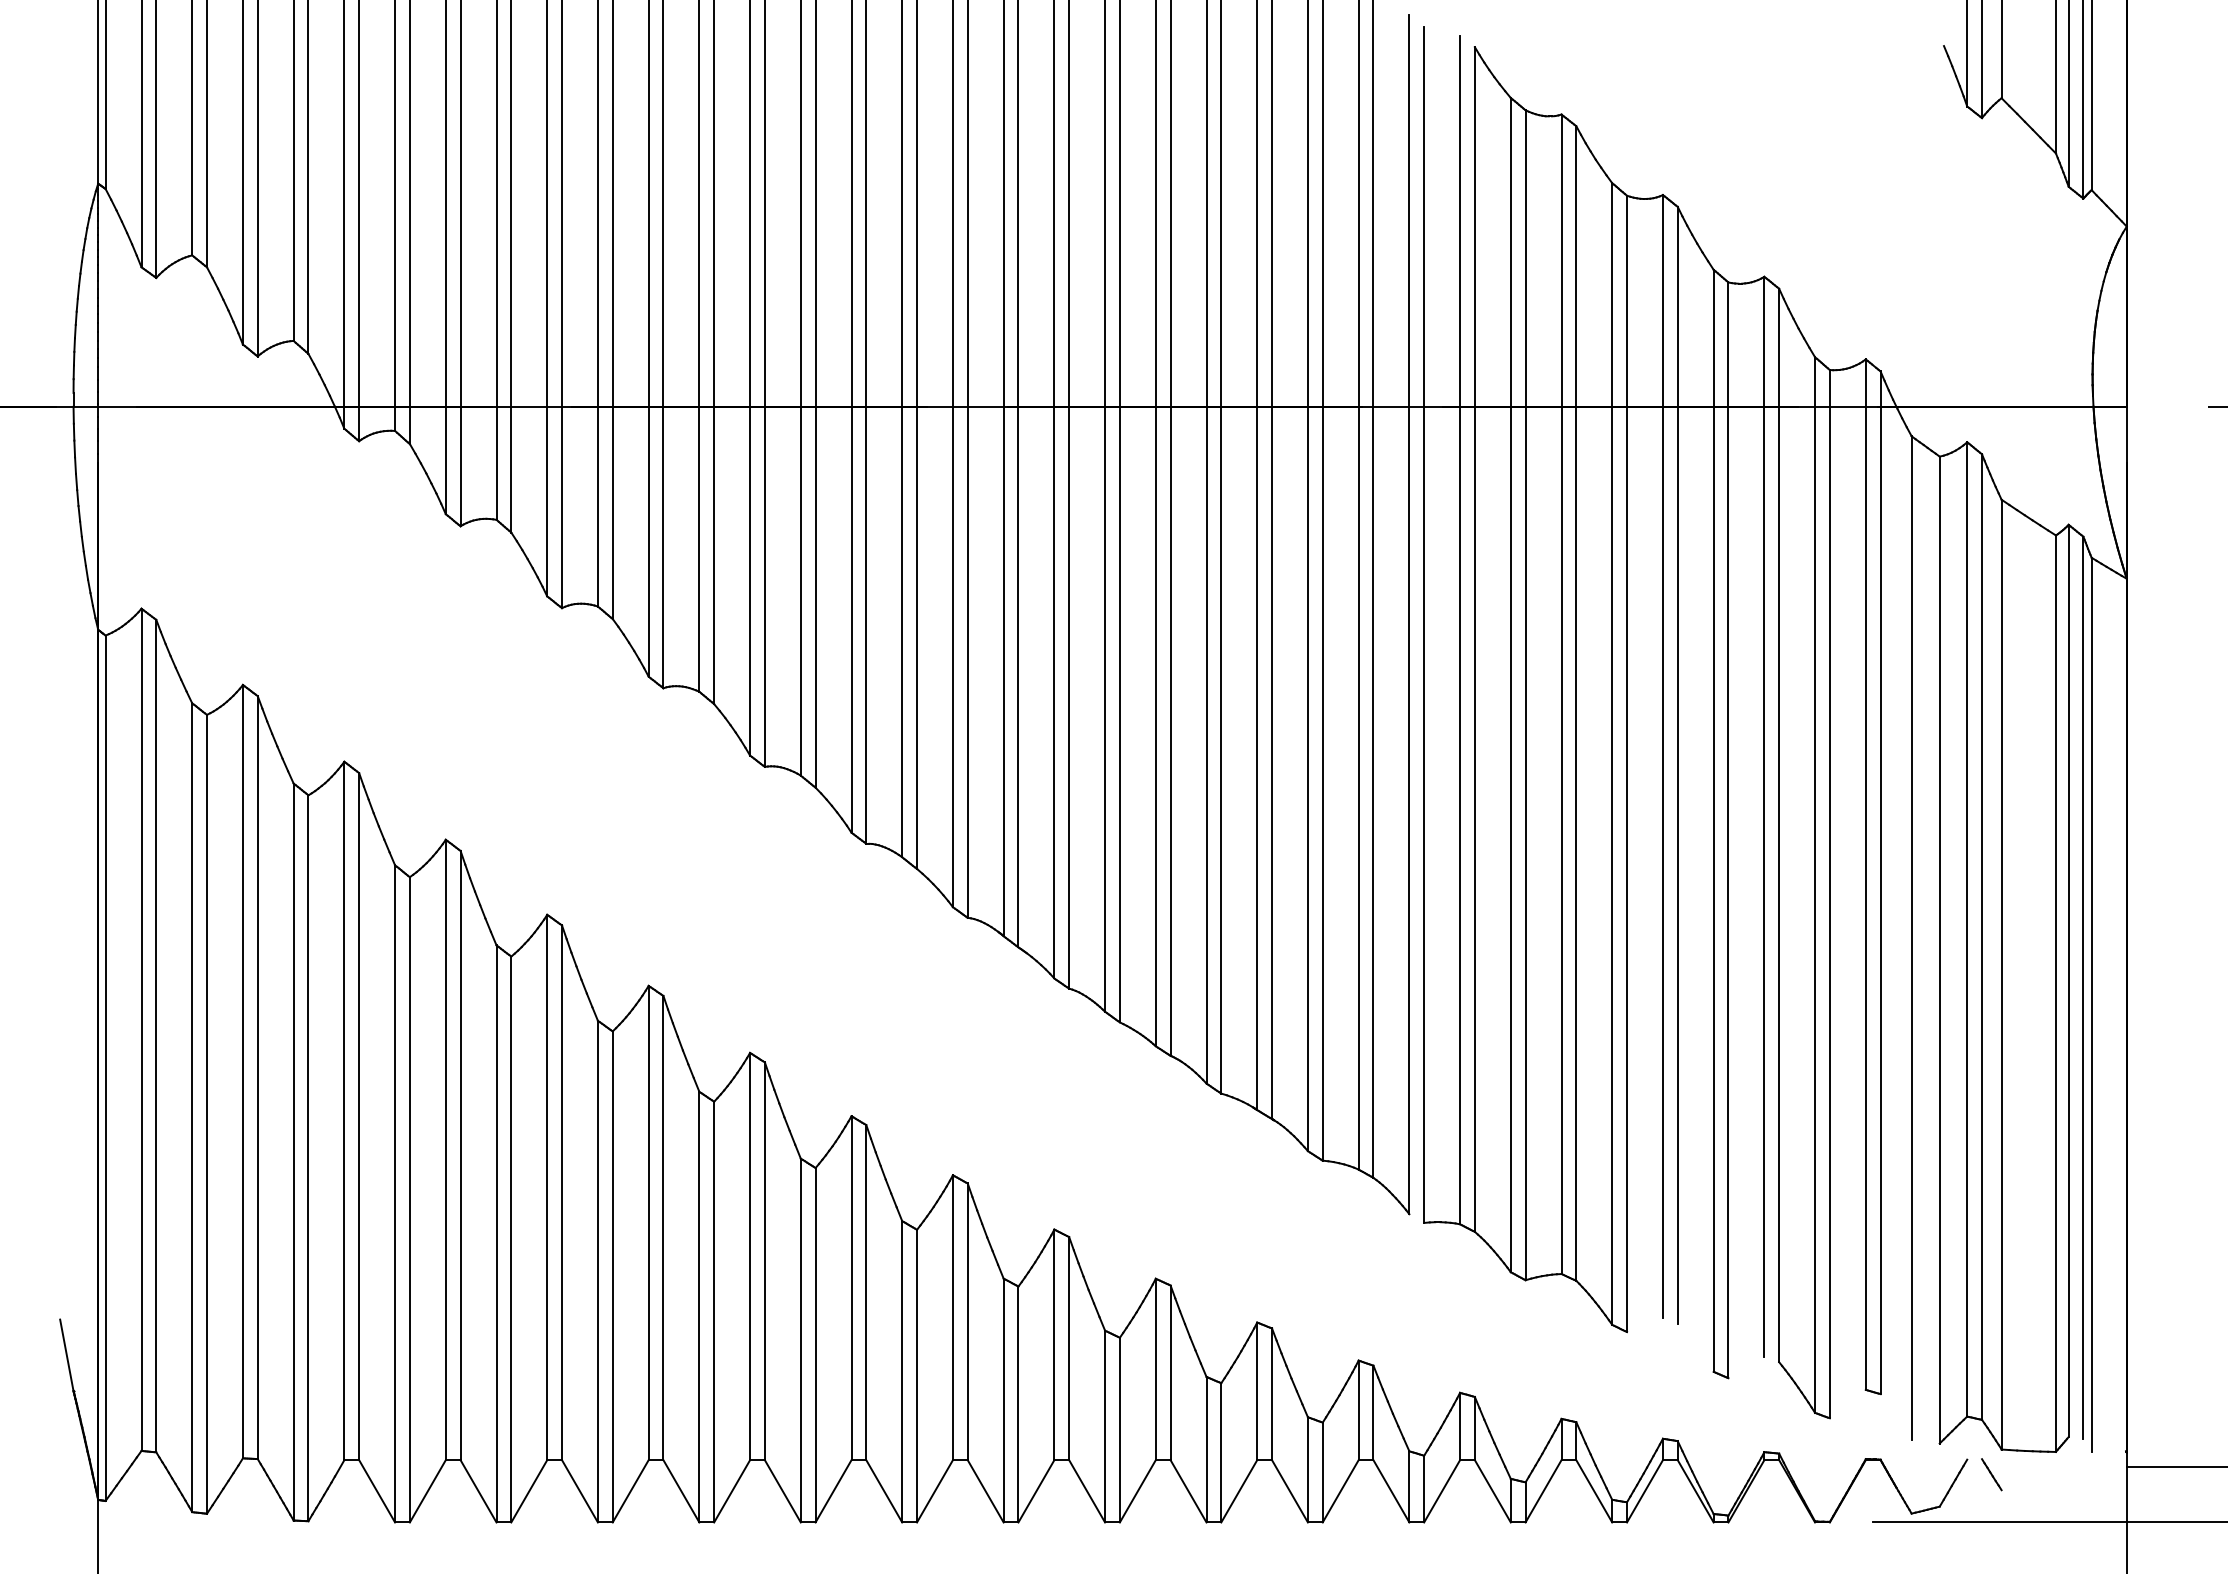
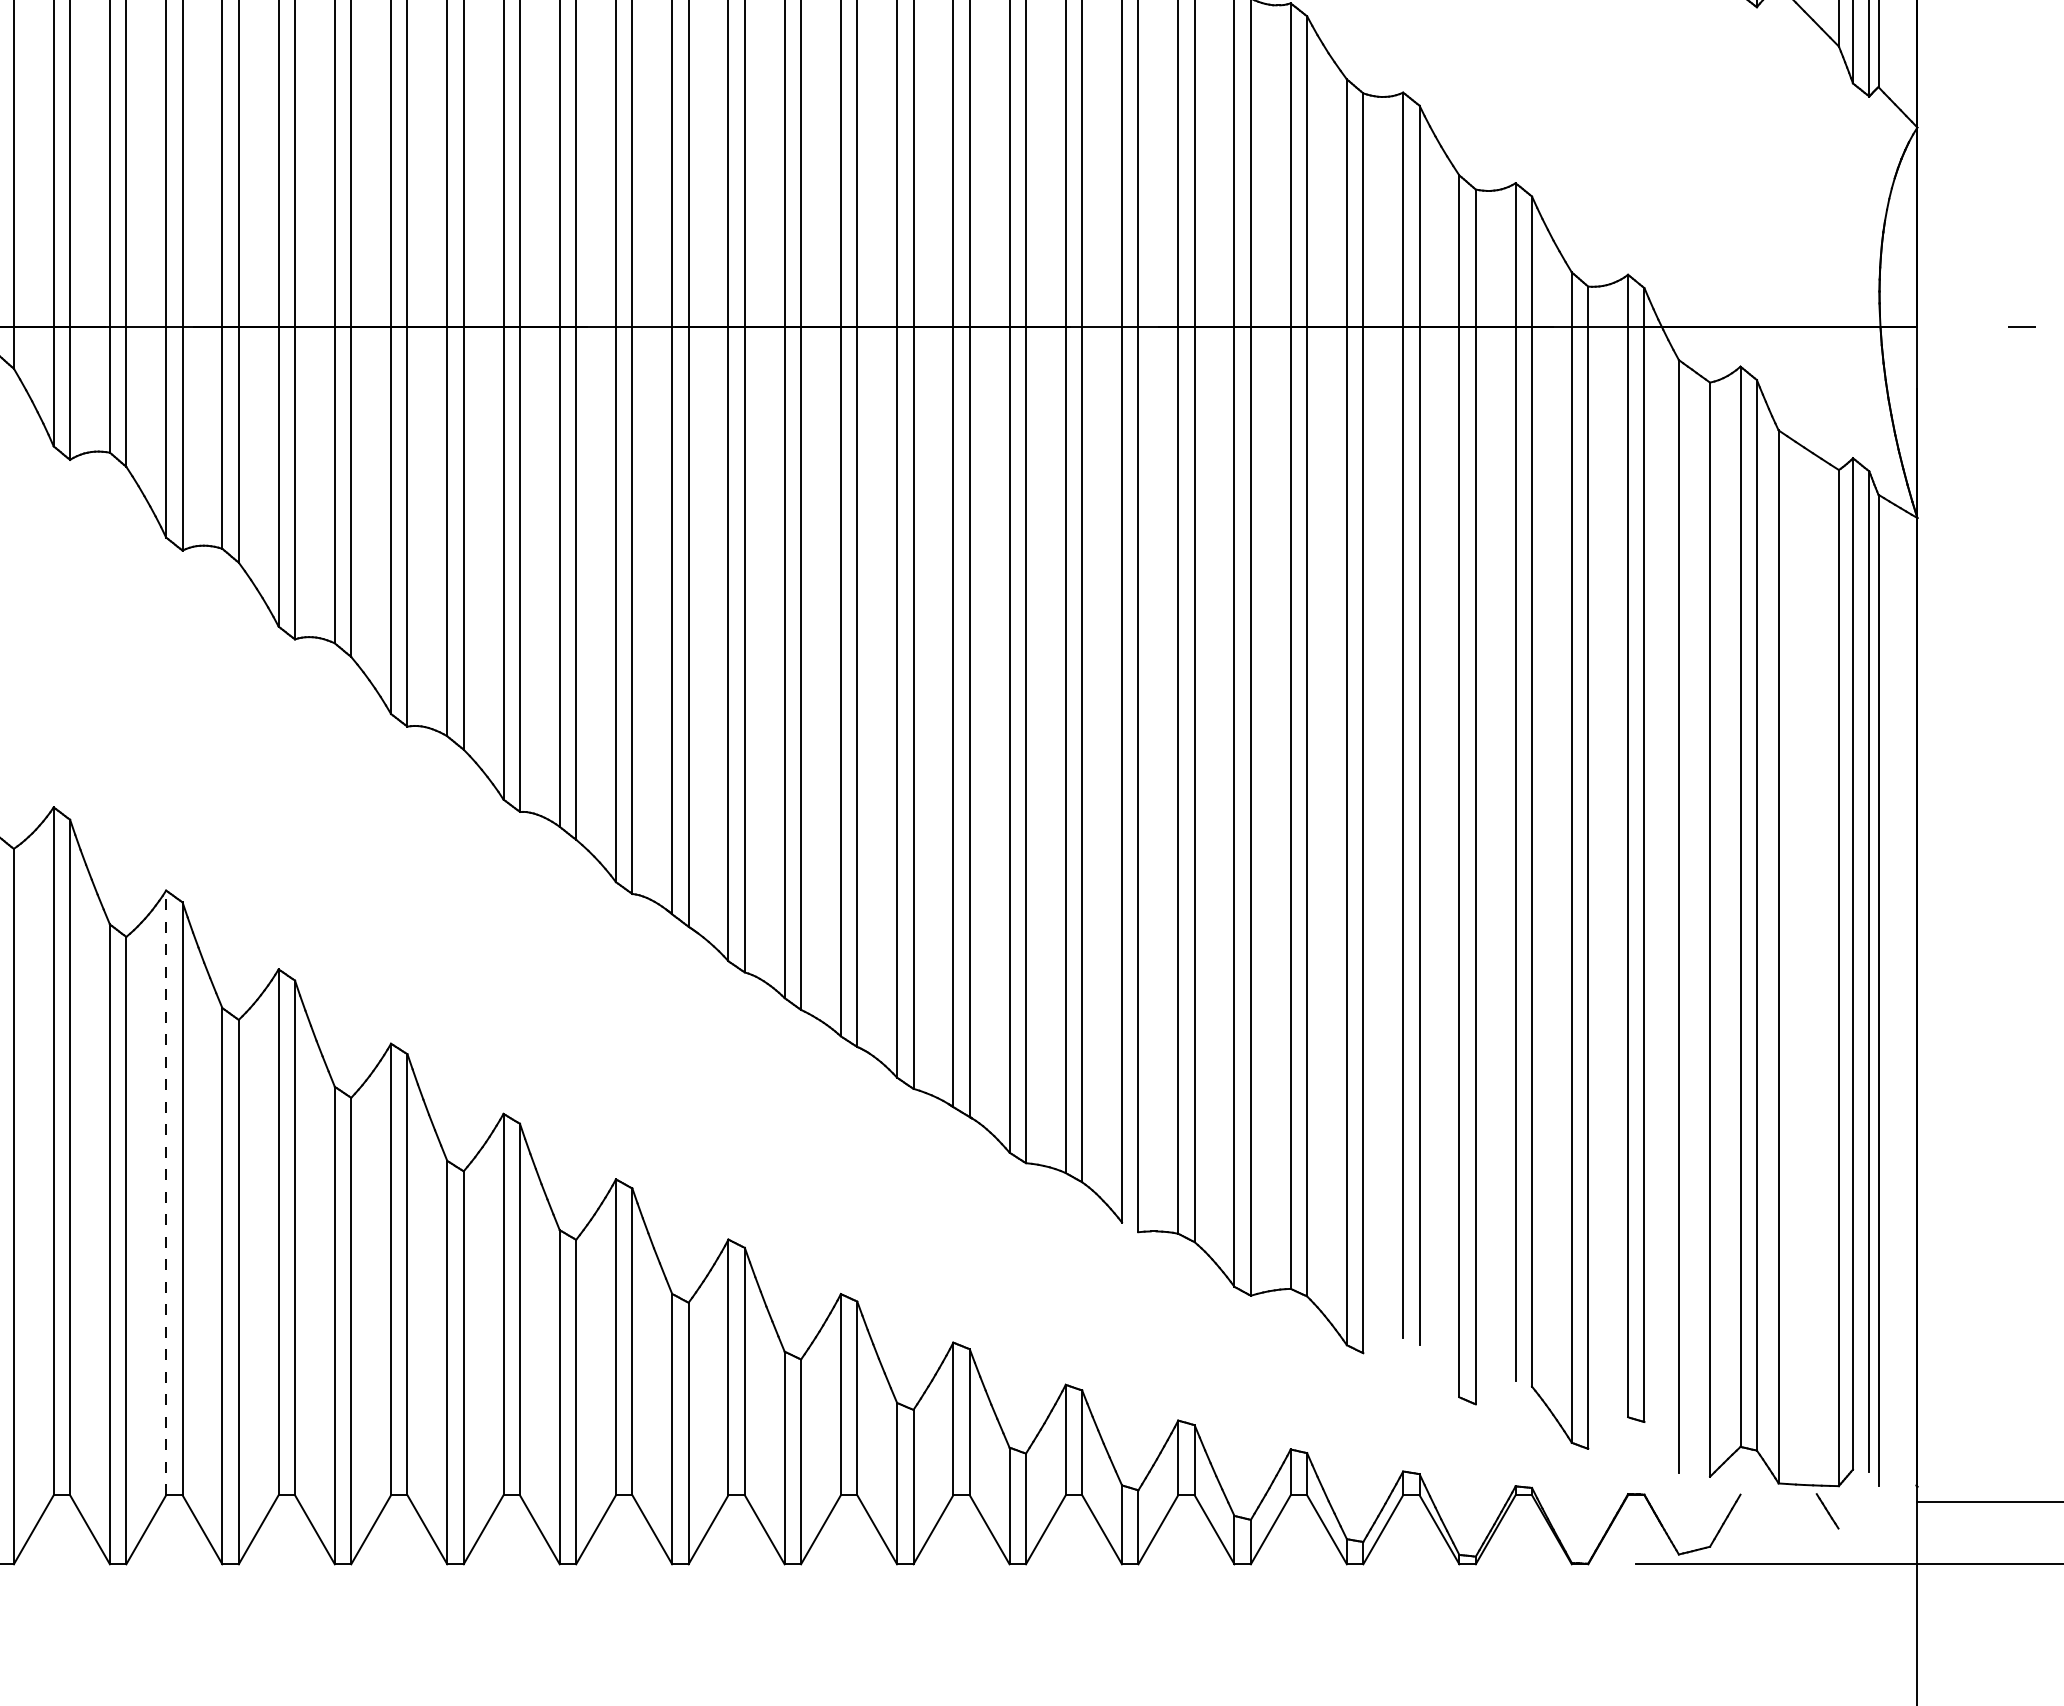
line: (547, 1187) -> (166, 1192), solid -> dashed
line: (1991, 1474) -> (1827, 1511), moved

